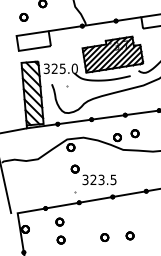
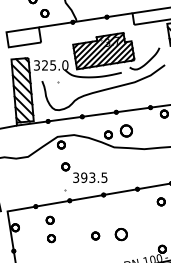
part: (23, 17) -> (44, 13), moved
part: (134, 133) -> (125, 130), size x1.6
text: (93, 179) -> (84, 177), 323.5 -> 393.5
part: (129, 235) -> (120, 233), size x1.6

